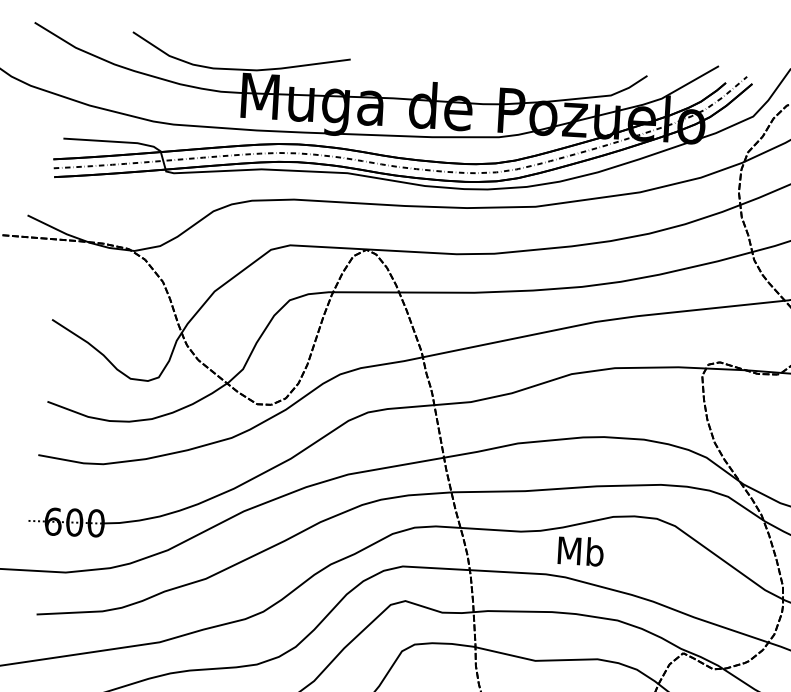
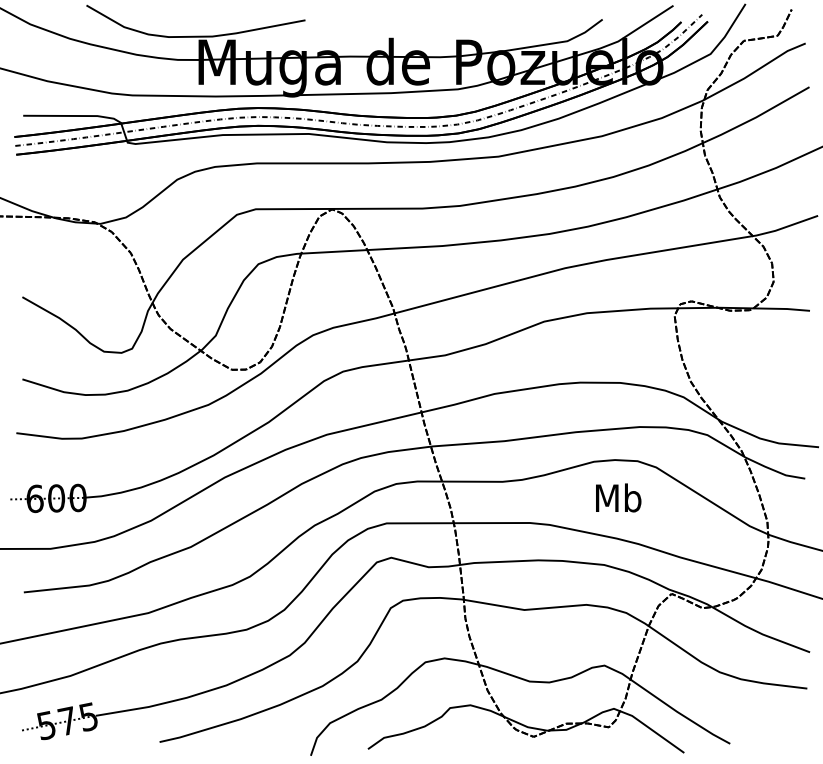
text: (580, 550) -> (618, 497), moved

